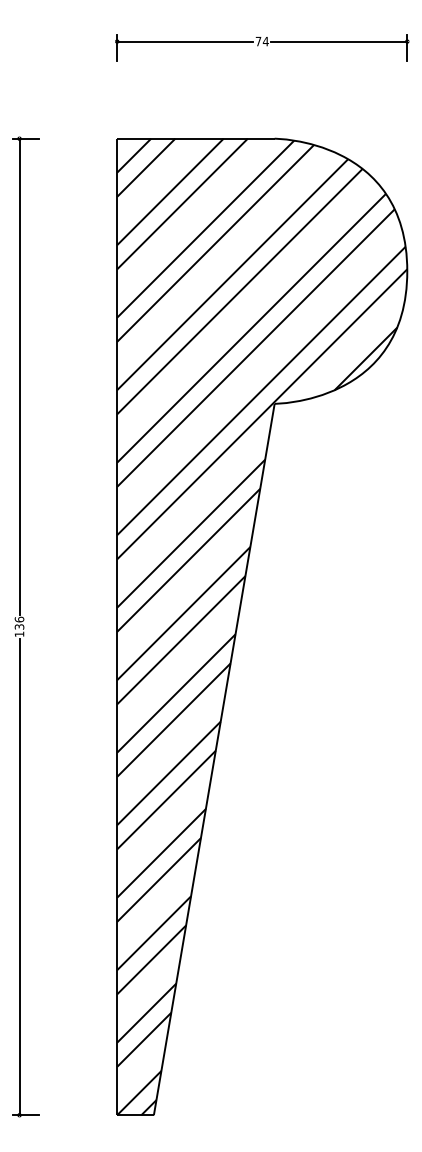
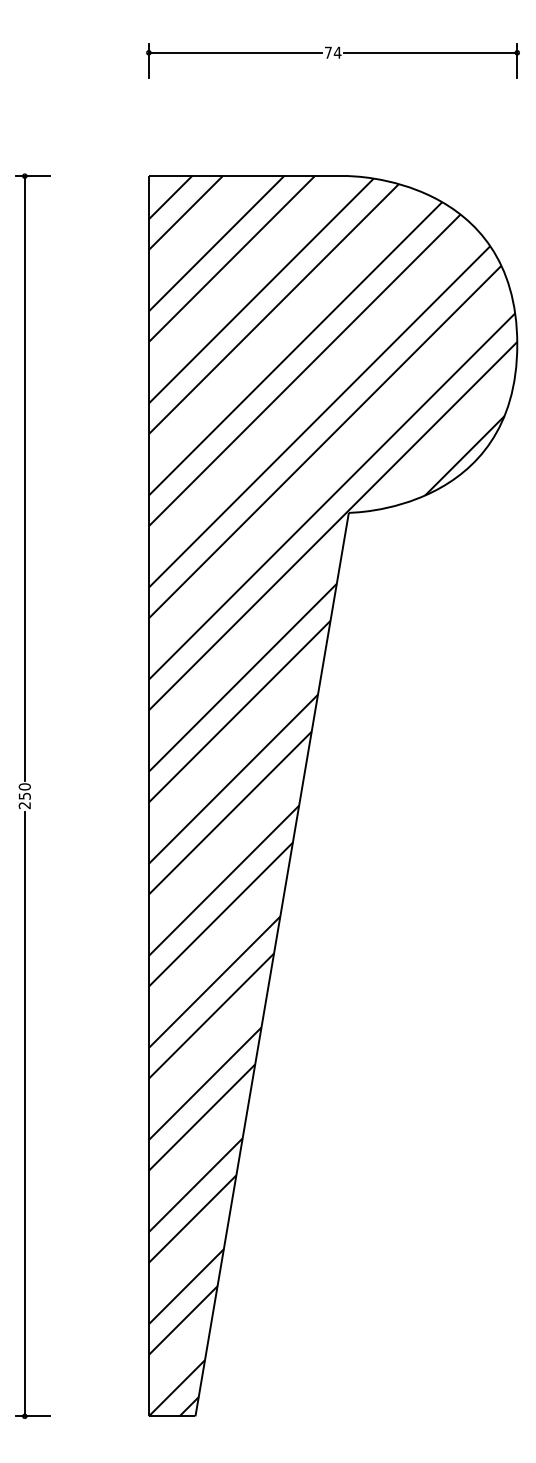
text: (18, 626) -> (23, 795), 136 -> 250

